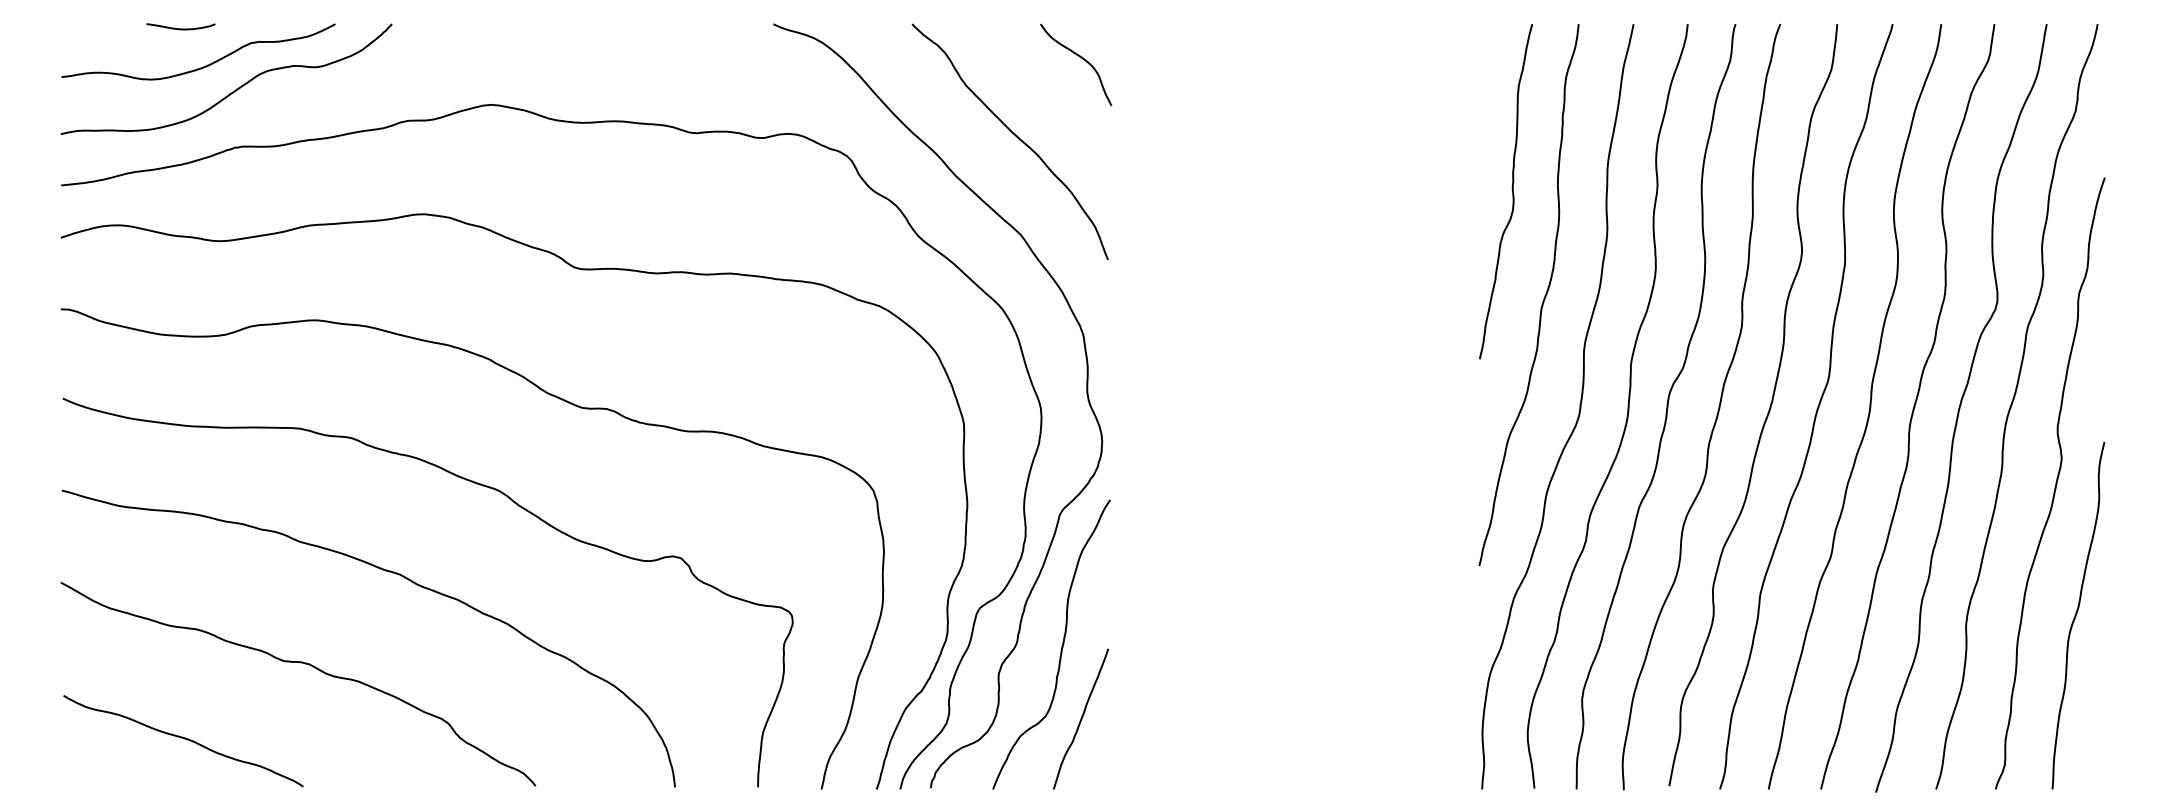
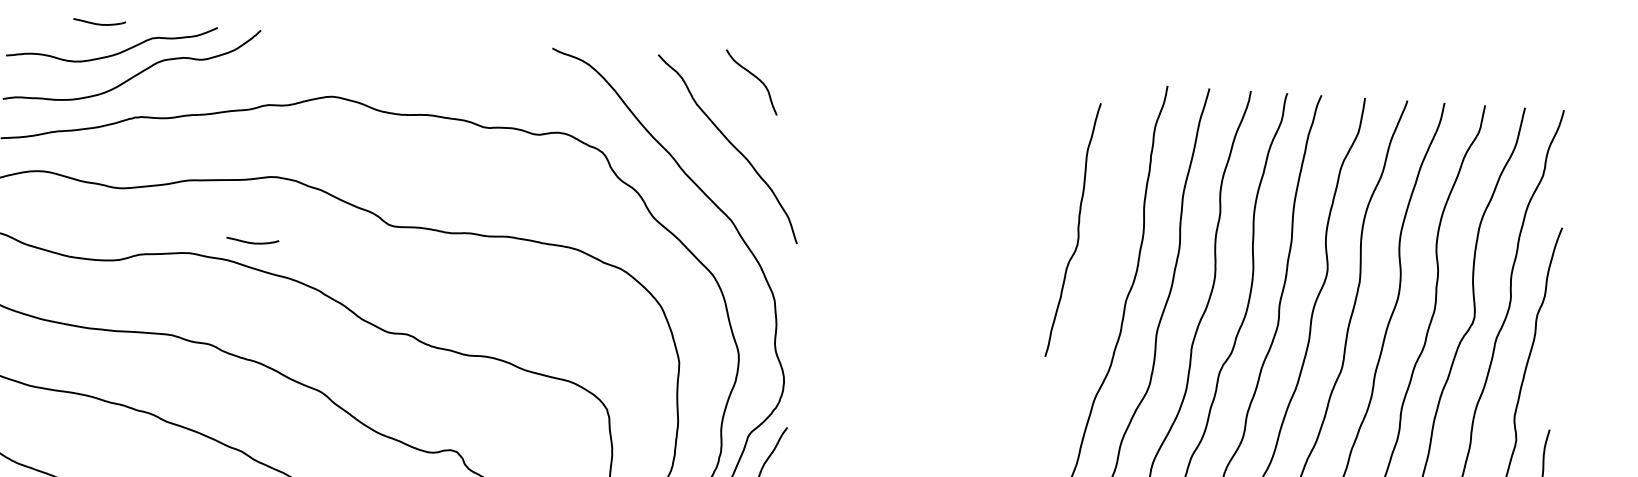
curve: (1079, 57) -> (754, 77), moved
curve: (1511, 189) -> (1077, 228), moved
curve: (397, 301) -> (252, 242), added

